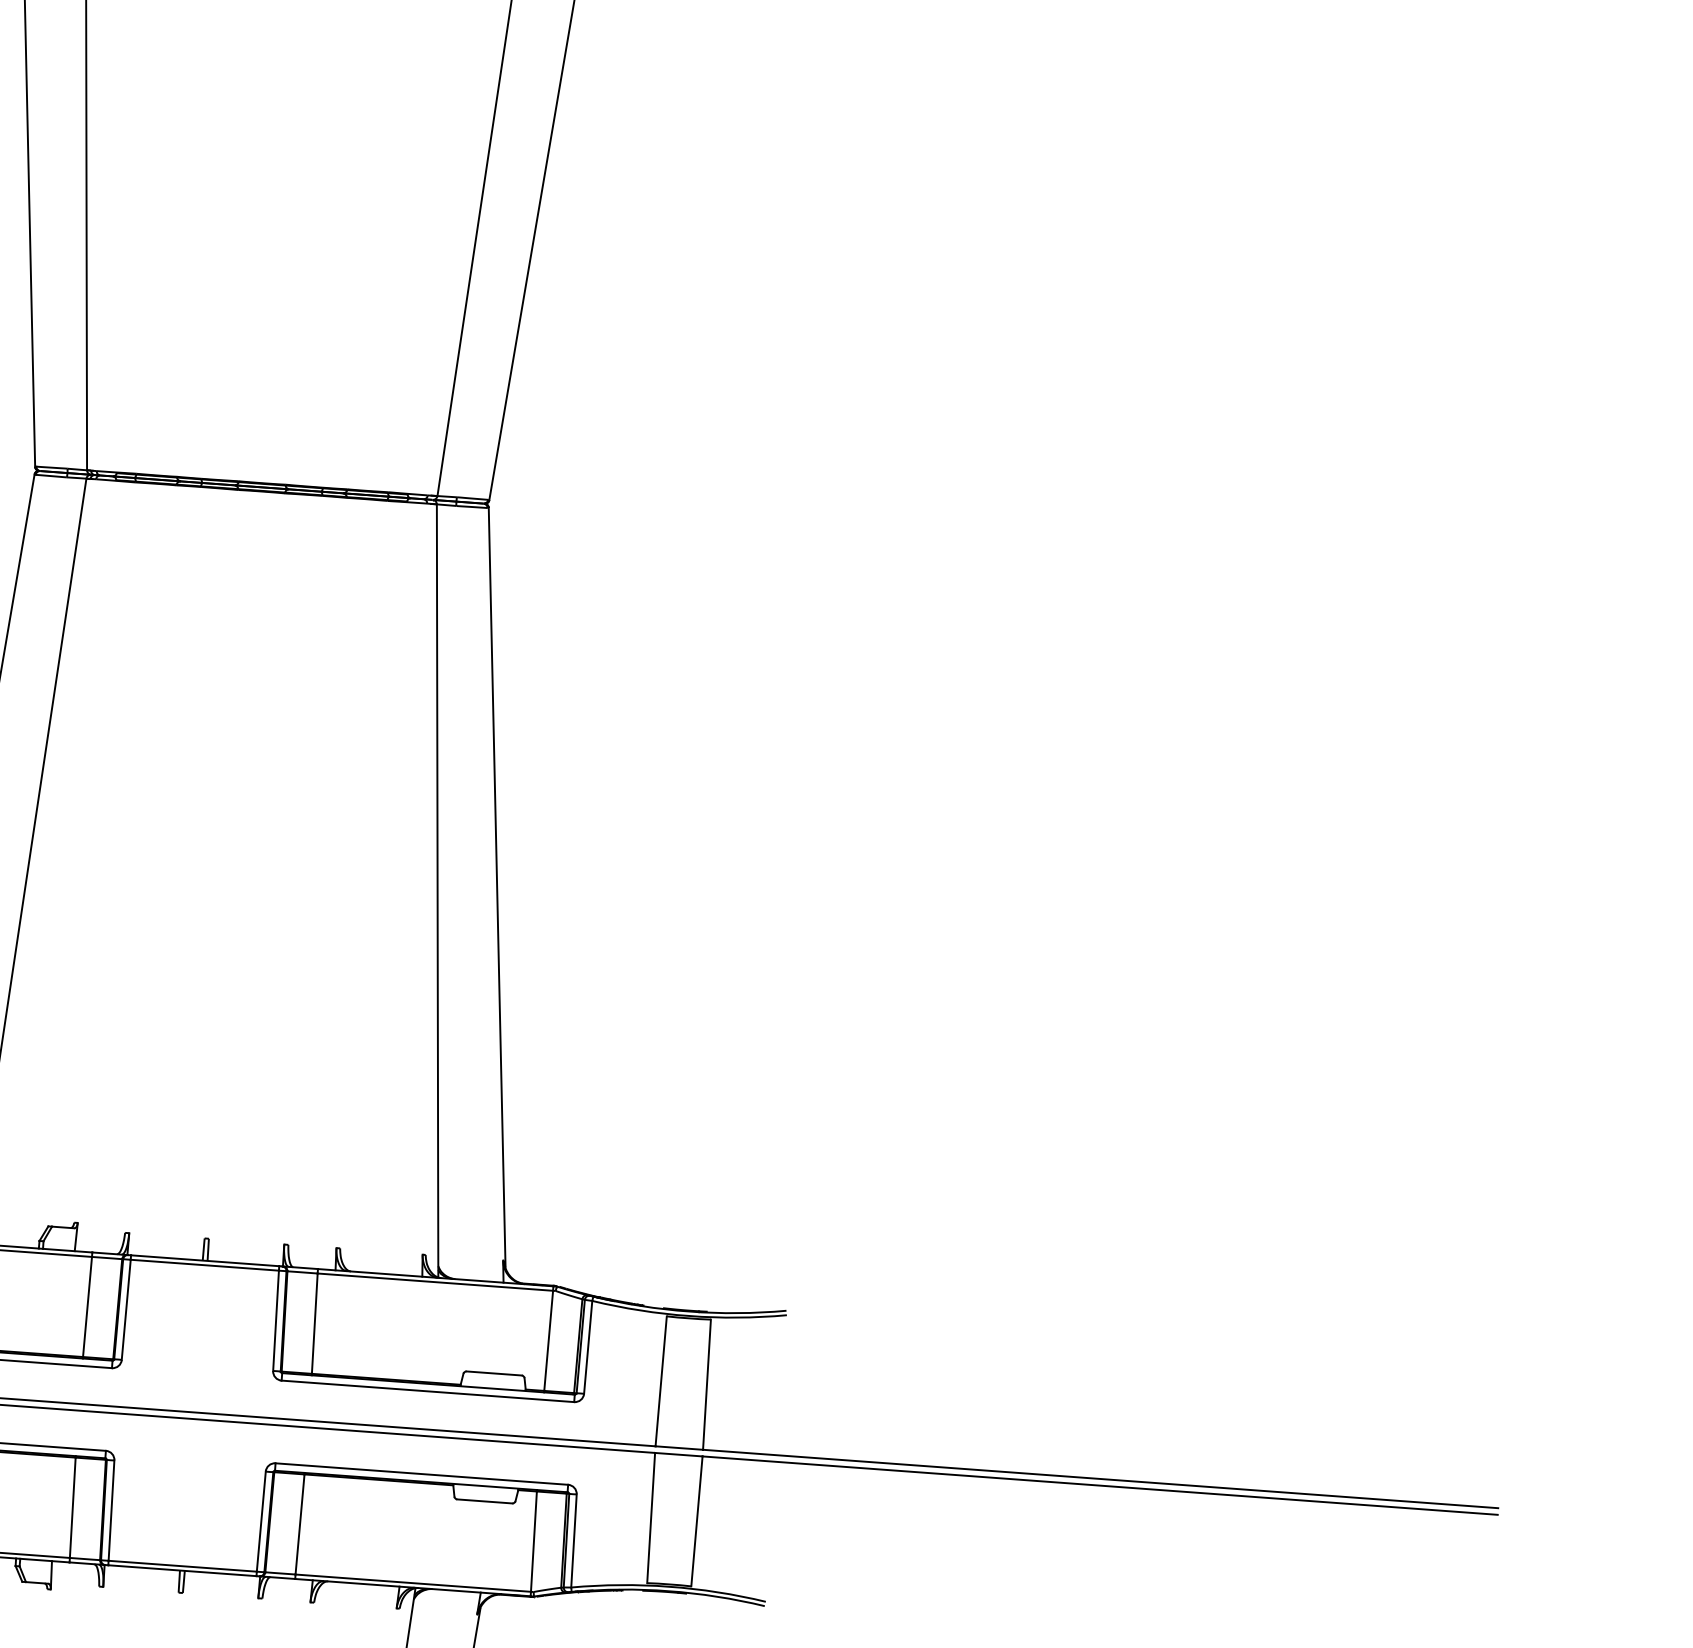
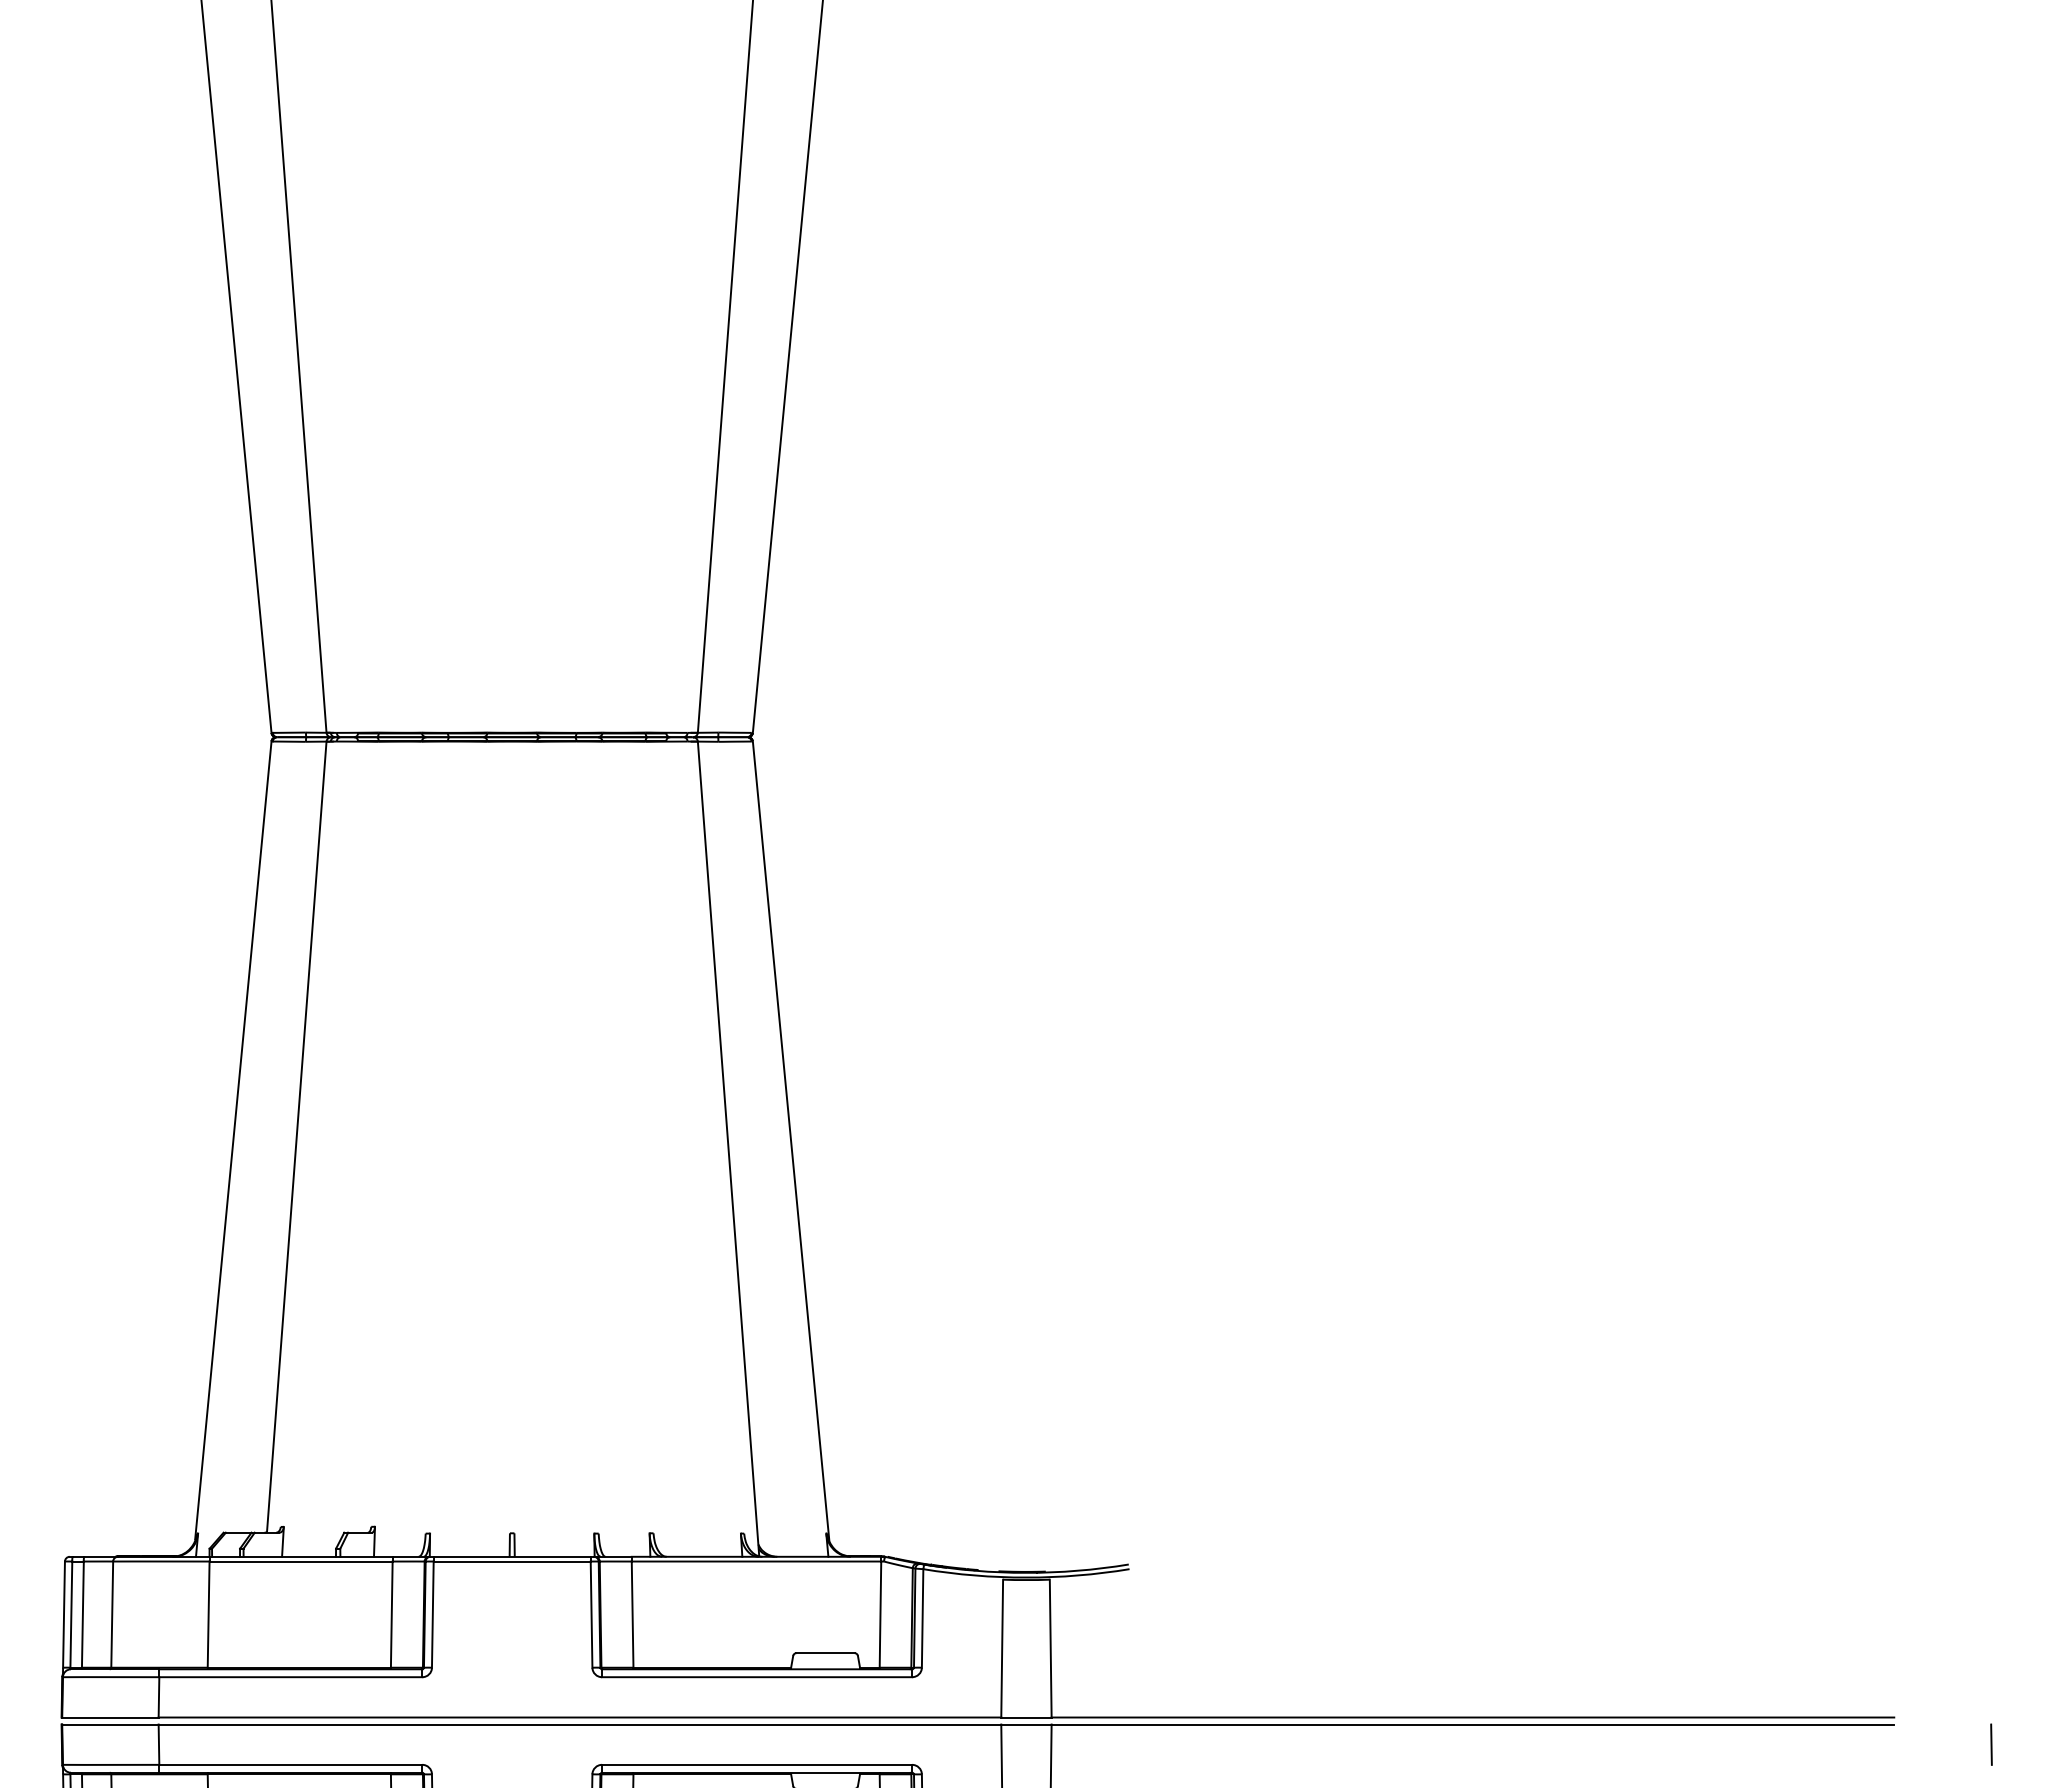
line: (1588, 1540) -> (1991, 1744), added

